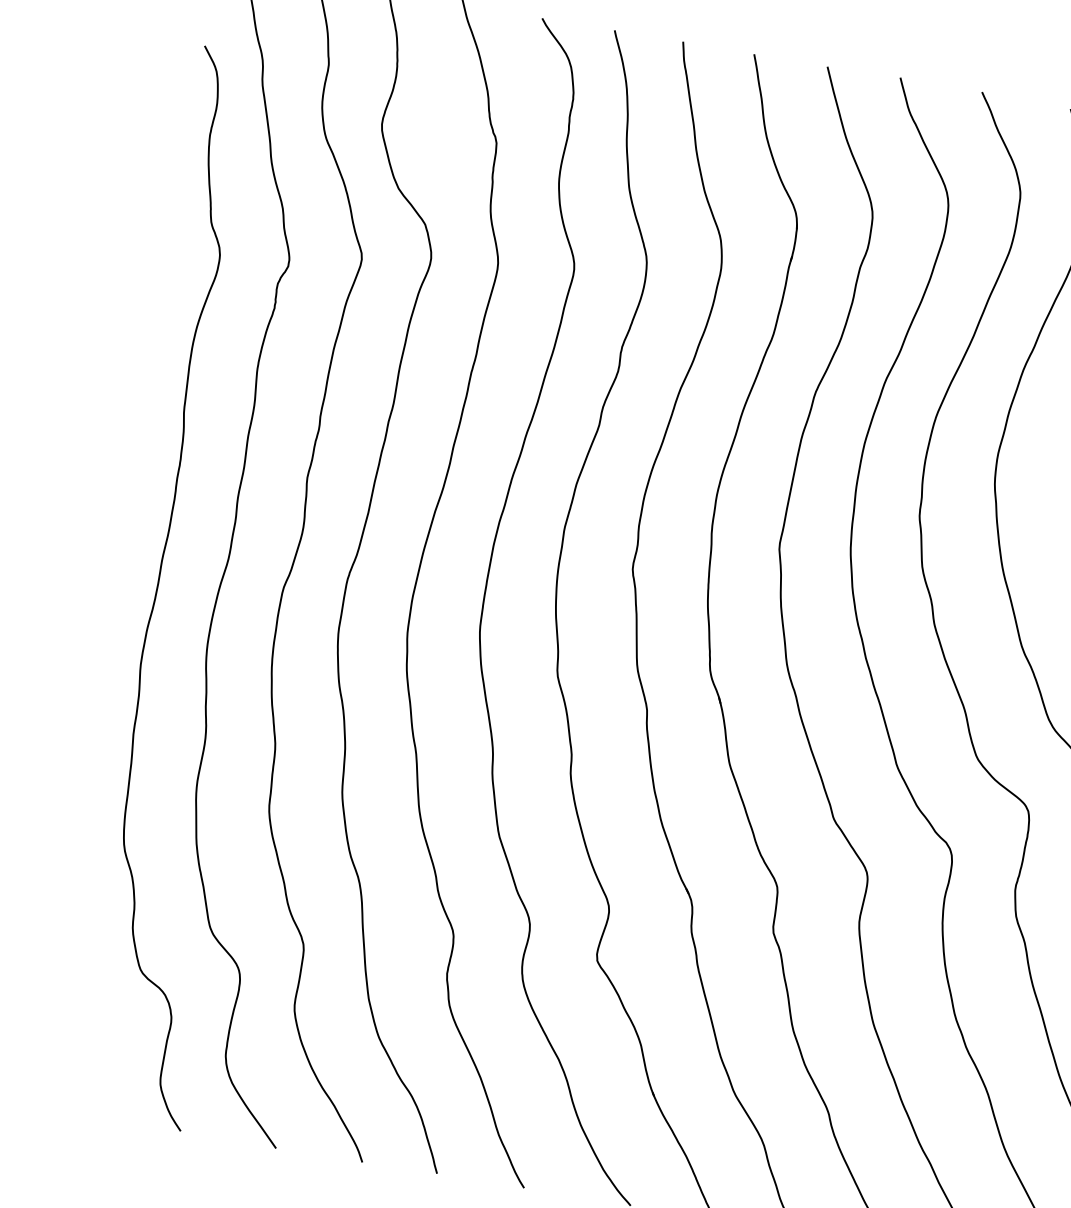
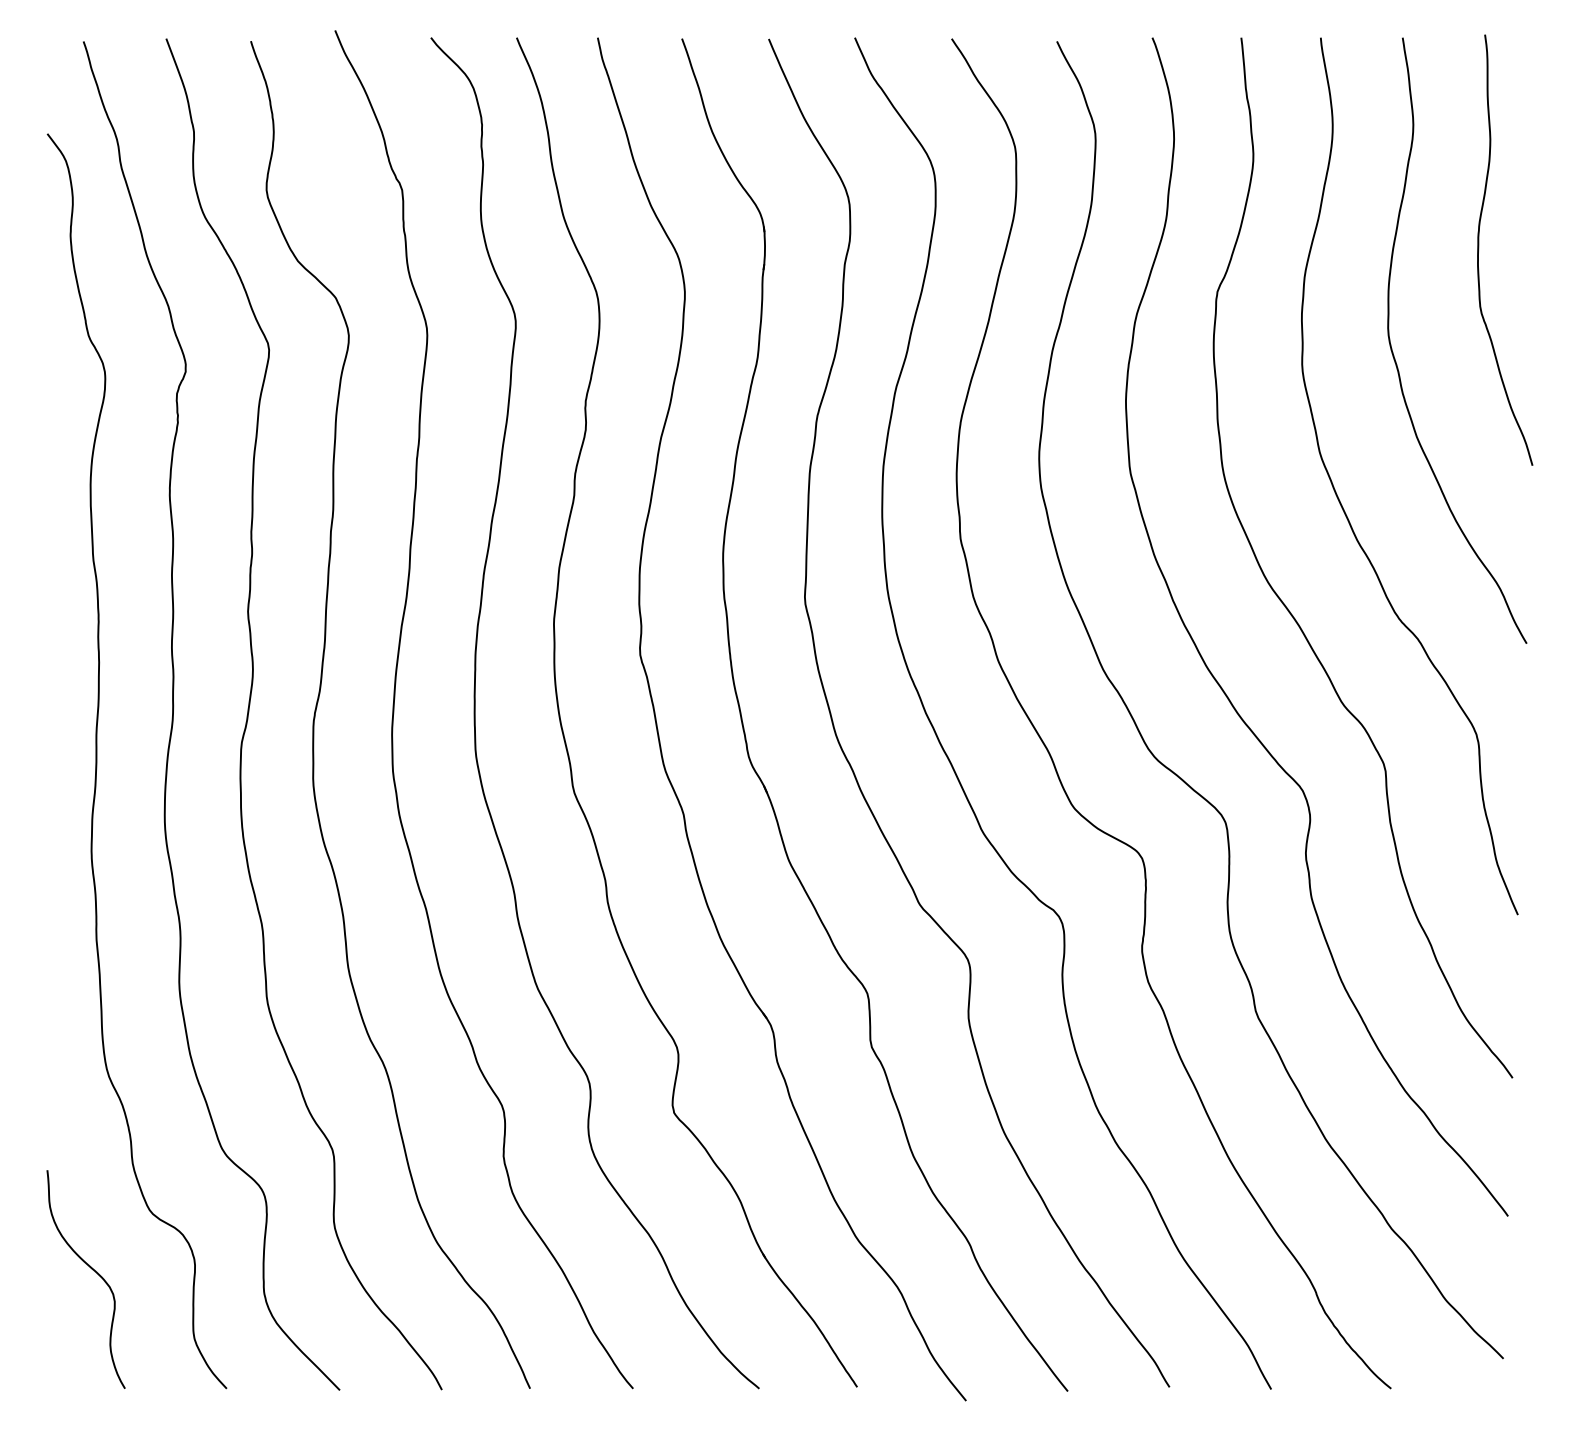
curve: (83, 1012) -> (92, 1270), added

